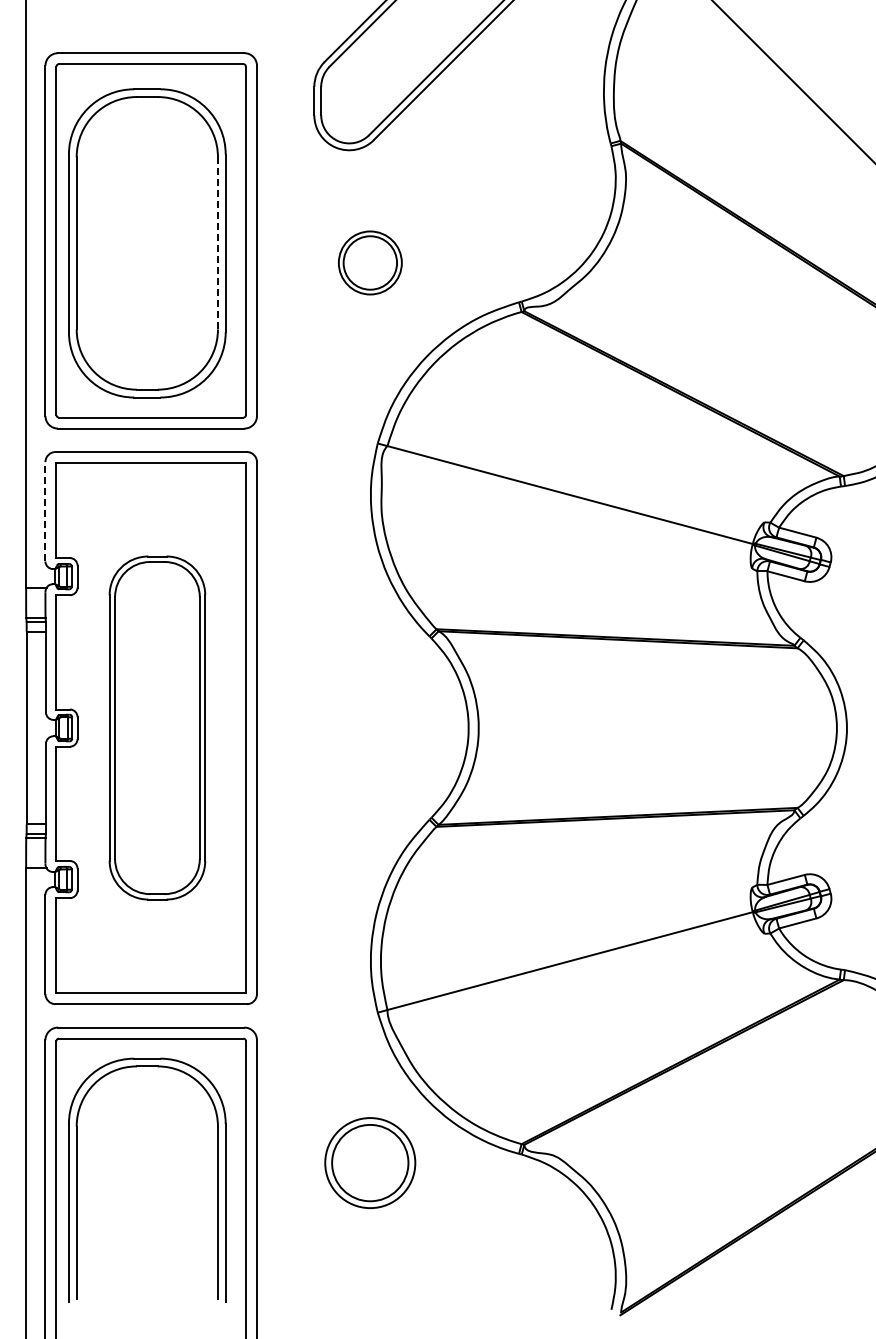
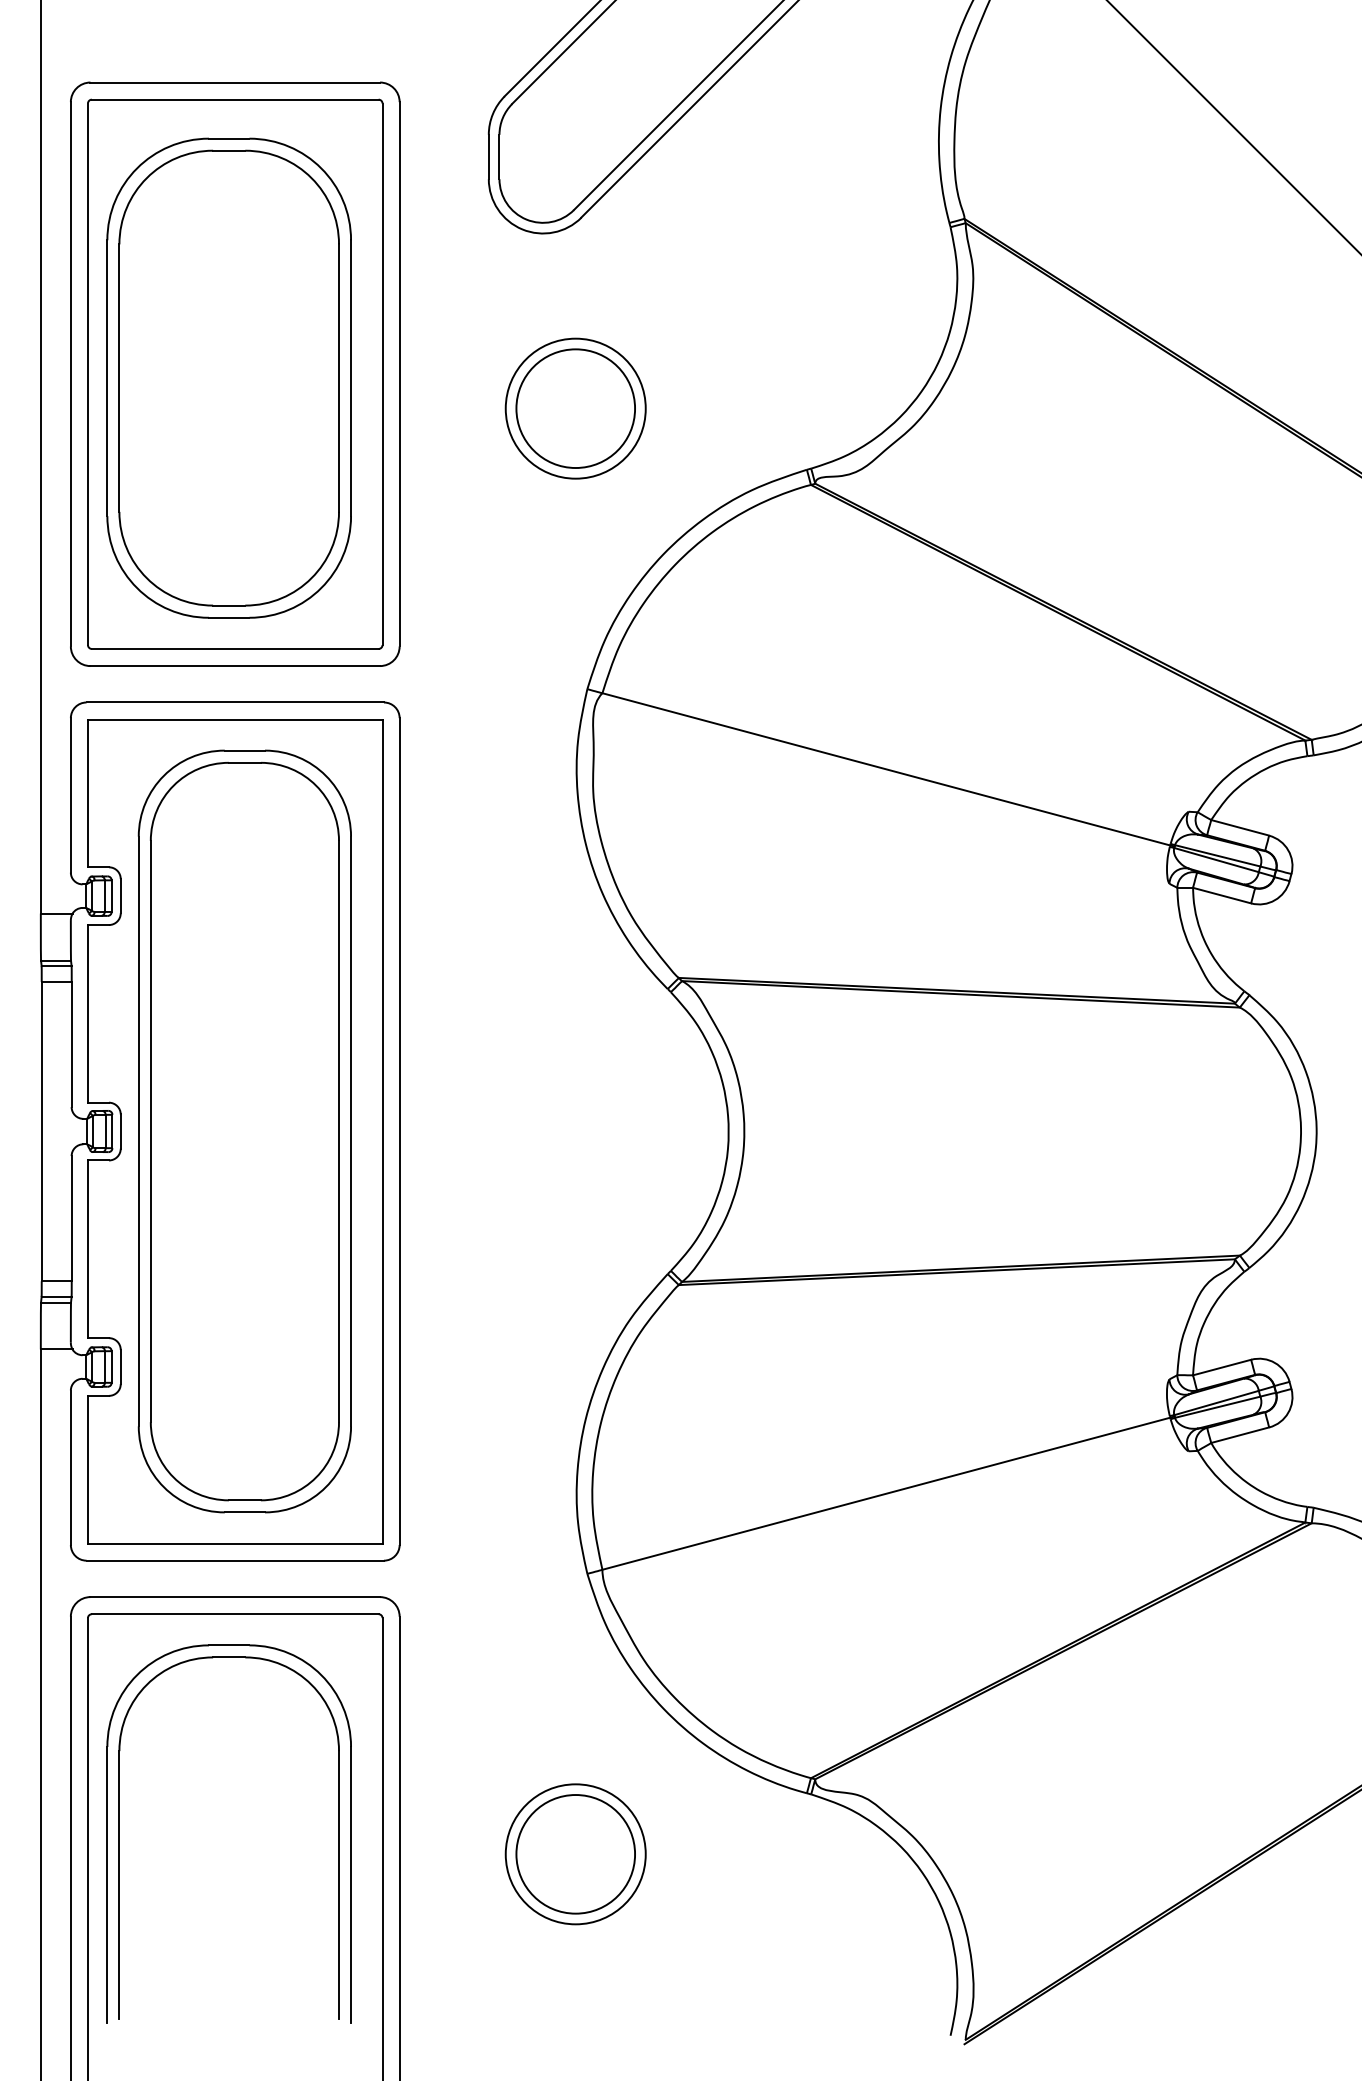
line: (218, 243) -> (339, 378), dashed -> solid
part: (370, 262) -> (576, 407), size x1.43
line: (45, 511) -> (70, 794), dashed -> solid
part: (157, 727) -> (245, 1130), size x1.43
part: (370, 1162) -> (576, 1853), moved

